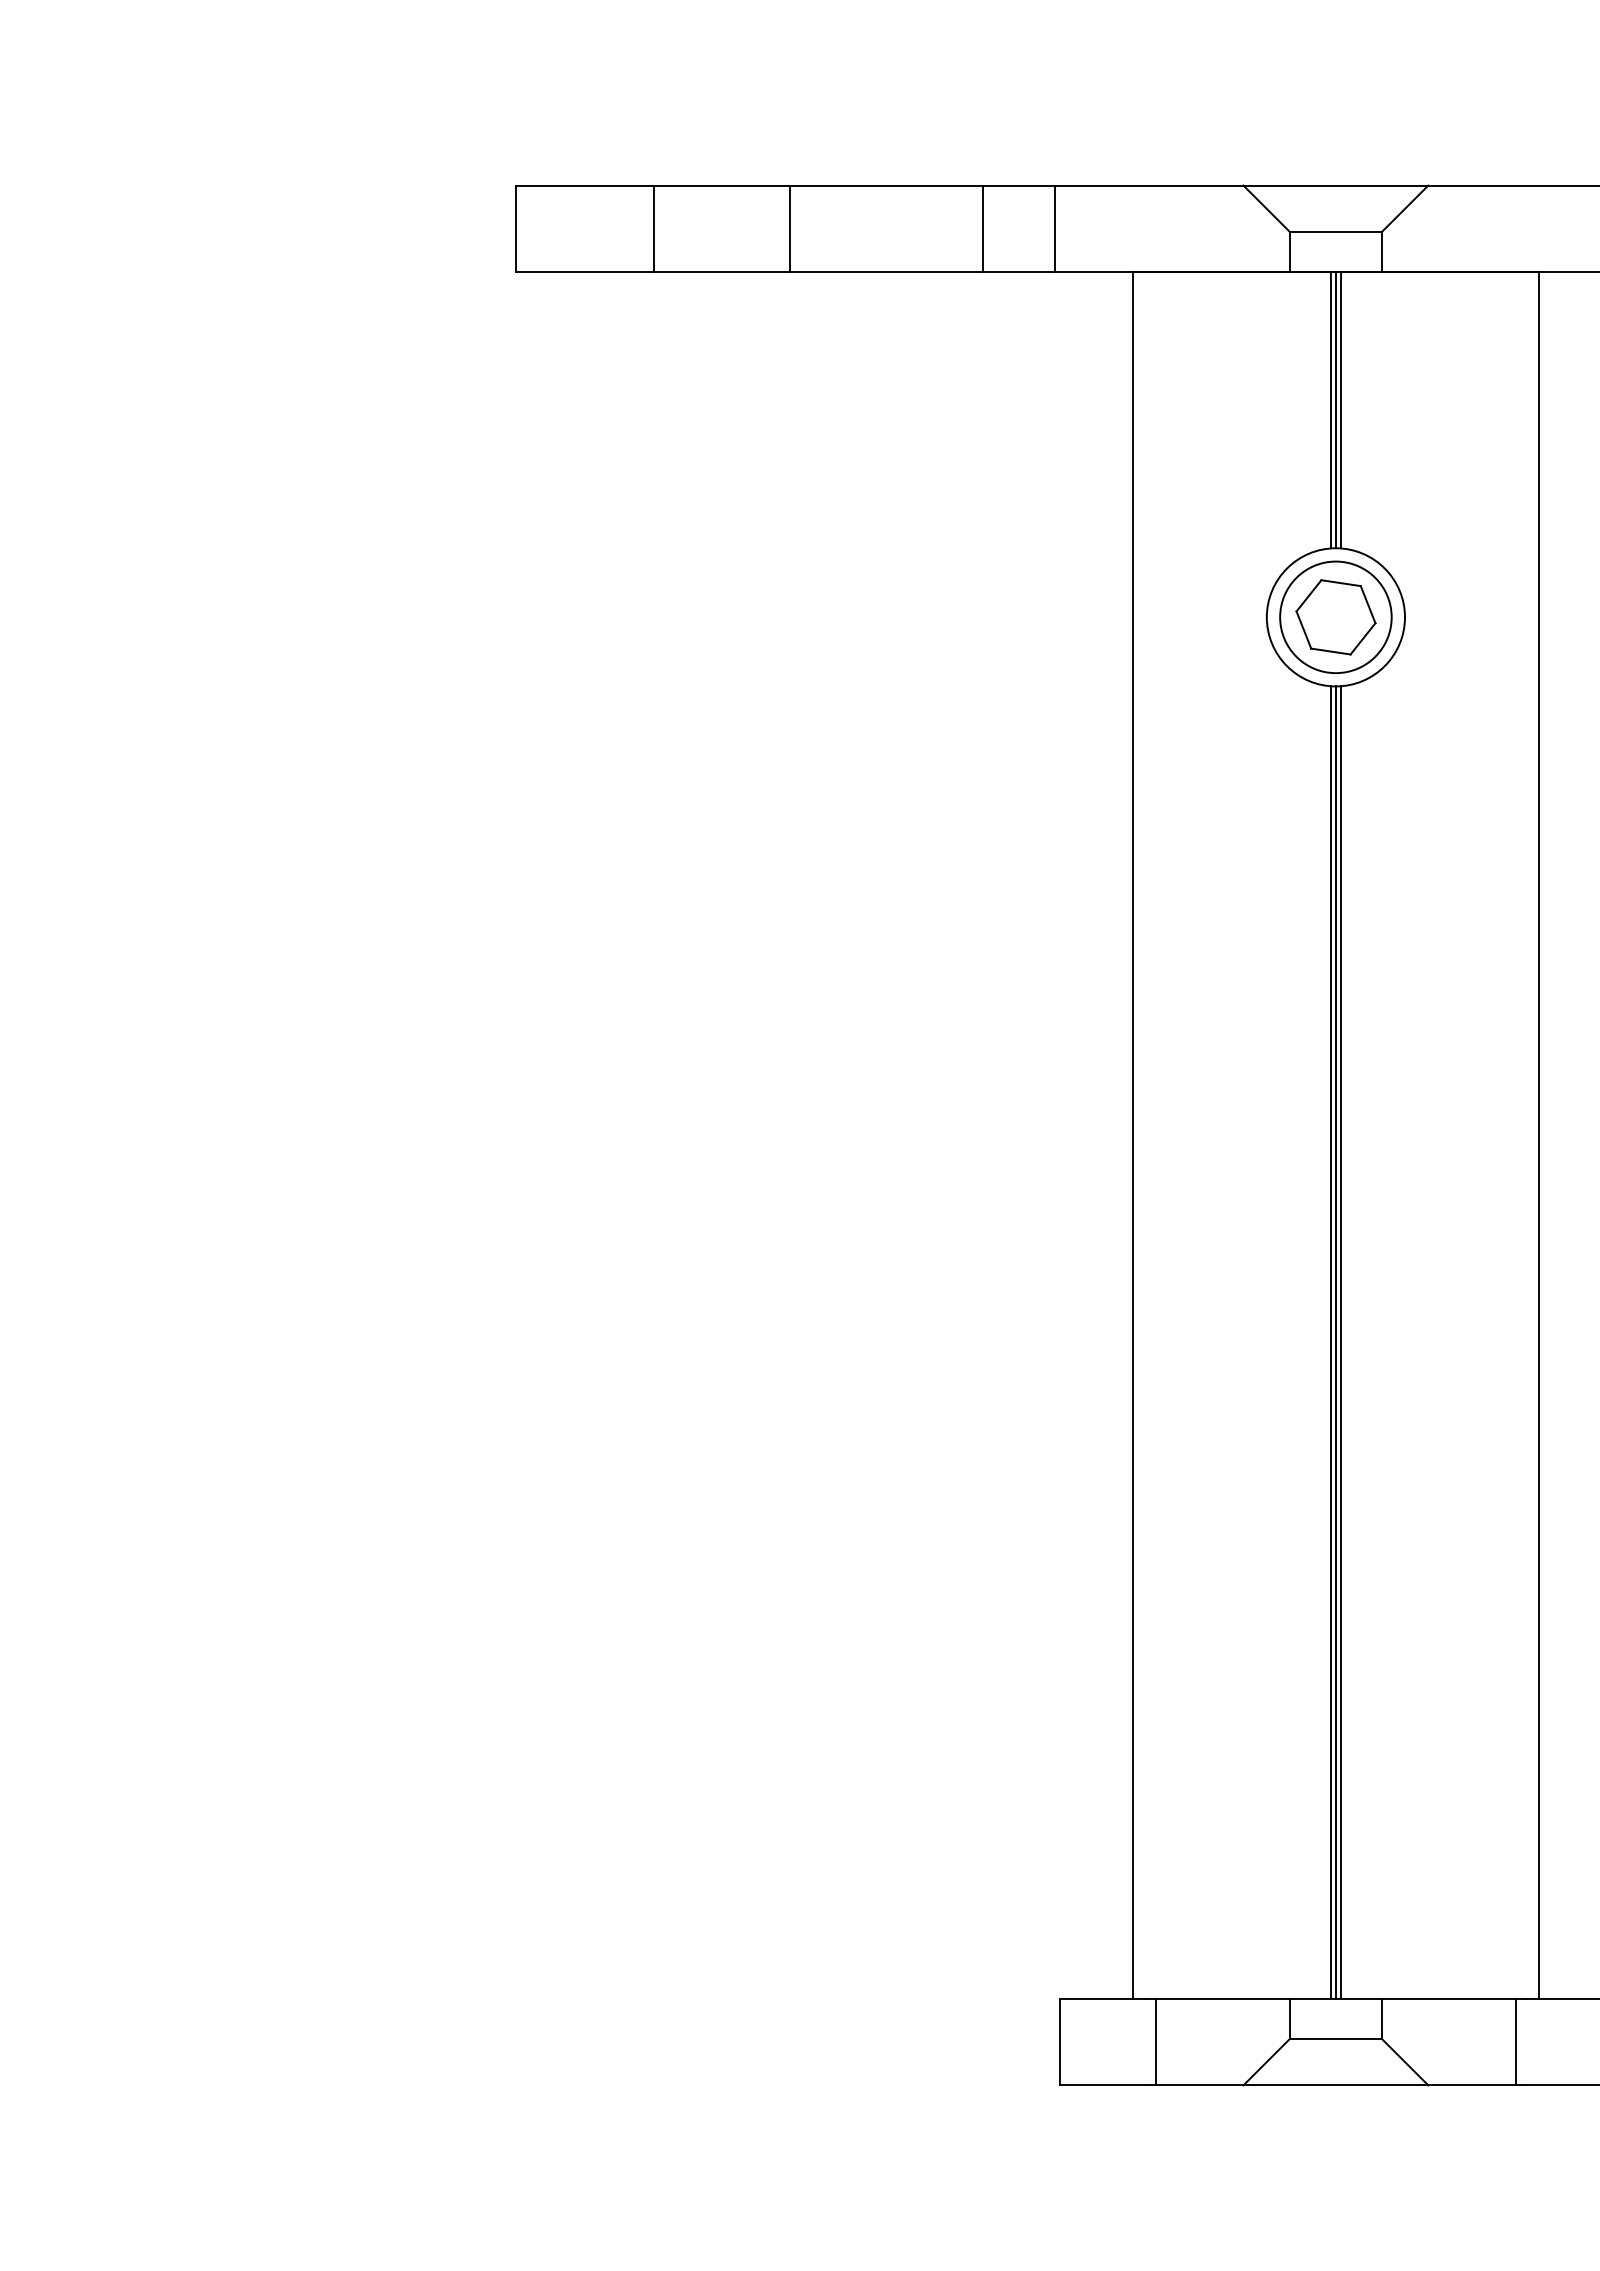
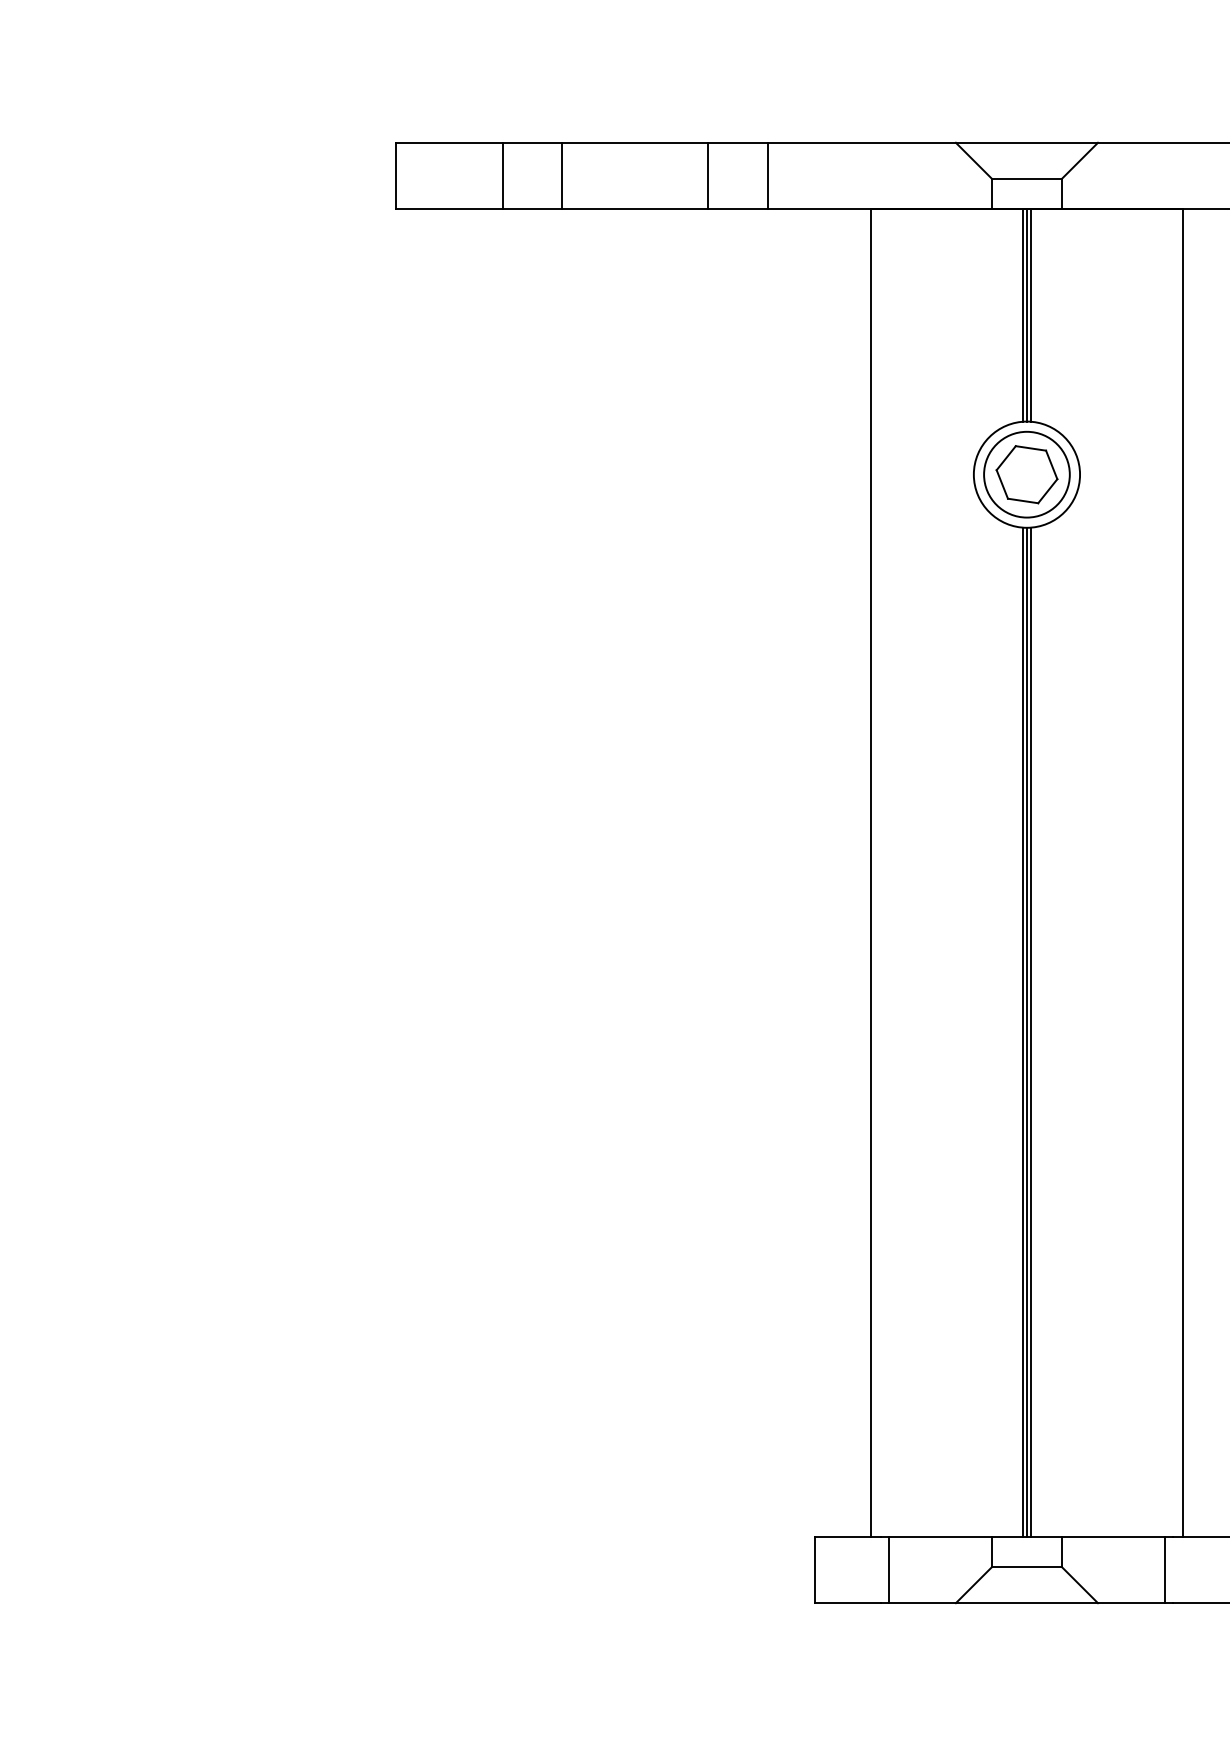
line: (790, 228) -> (562, 175), moved
line: (983, 228) -> (708, 175), moved
line: (1055, 228) -> (768, 175), moved

